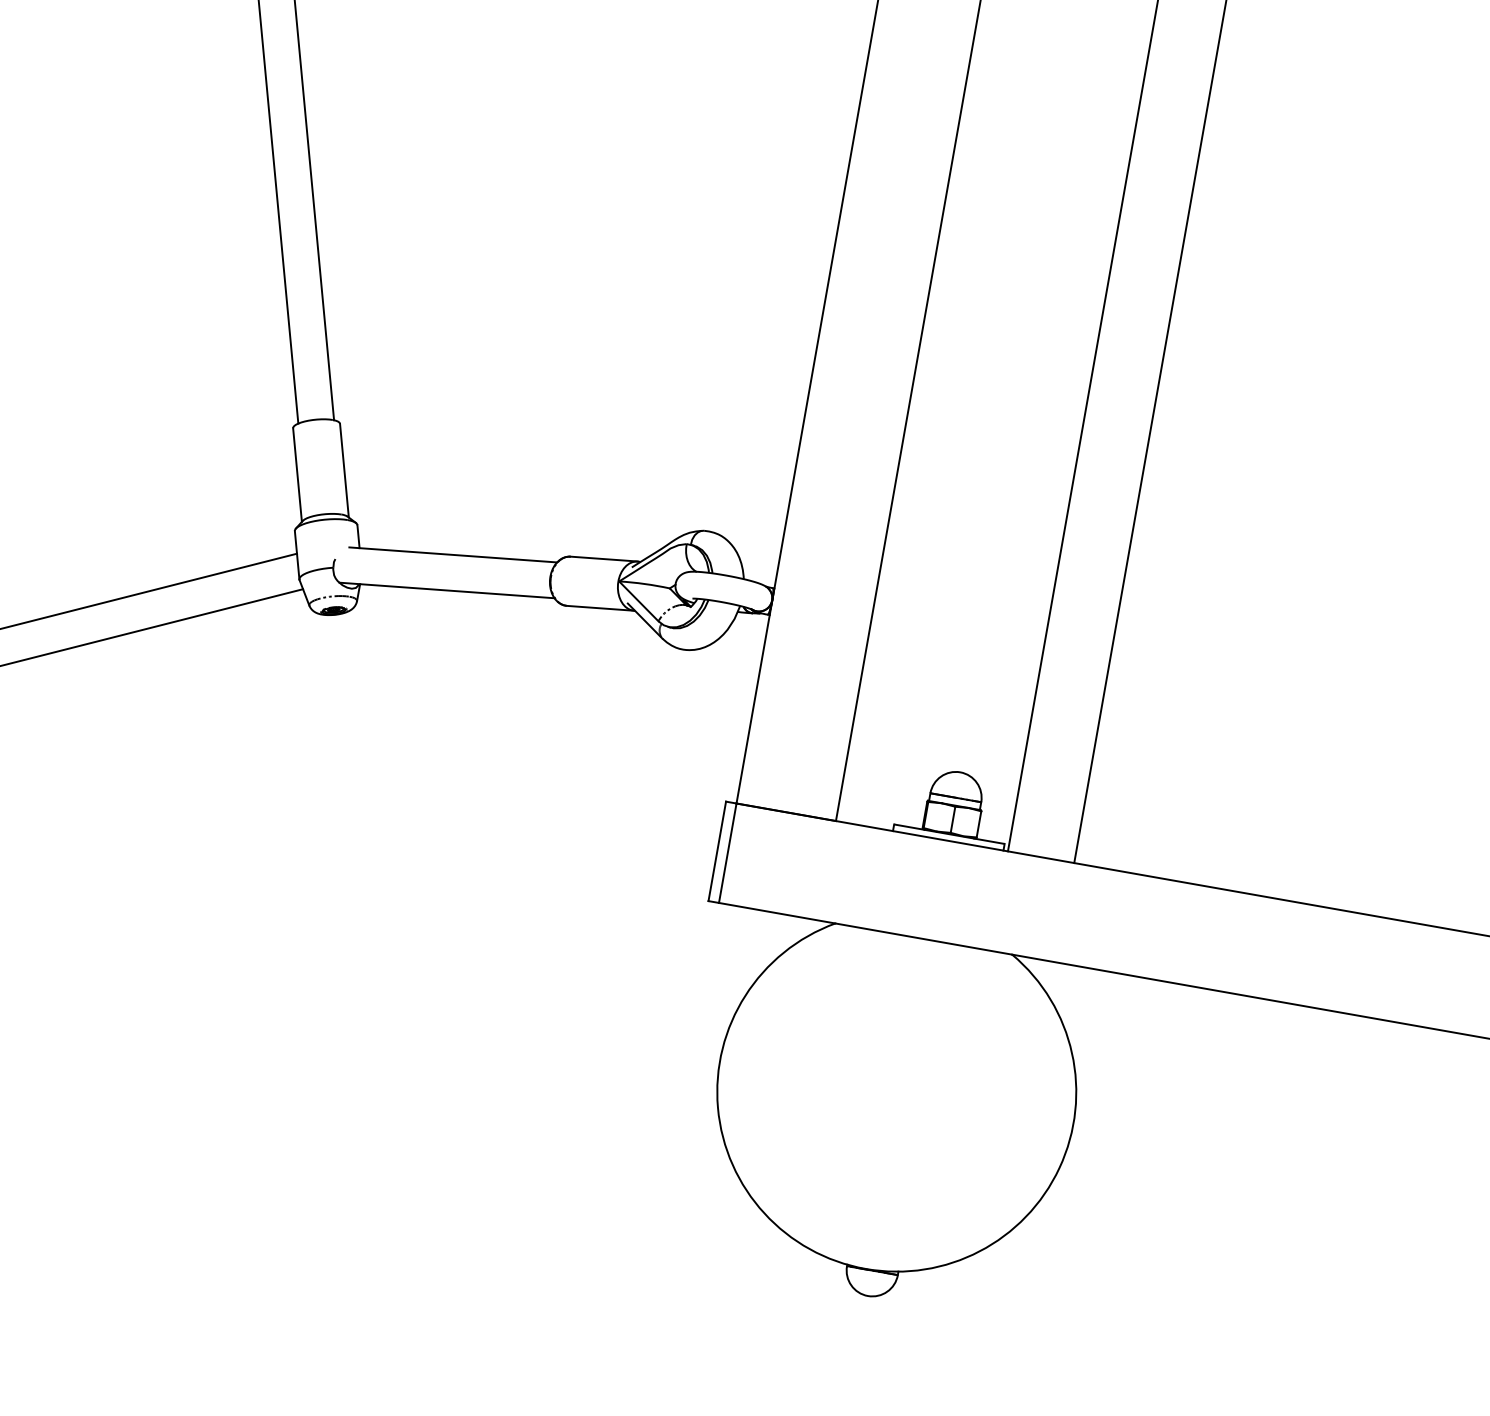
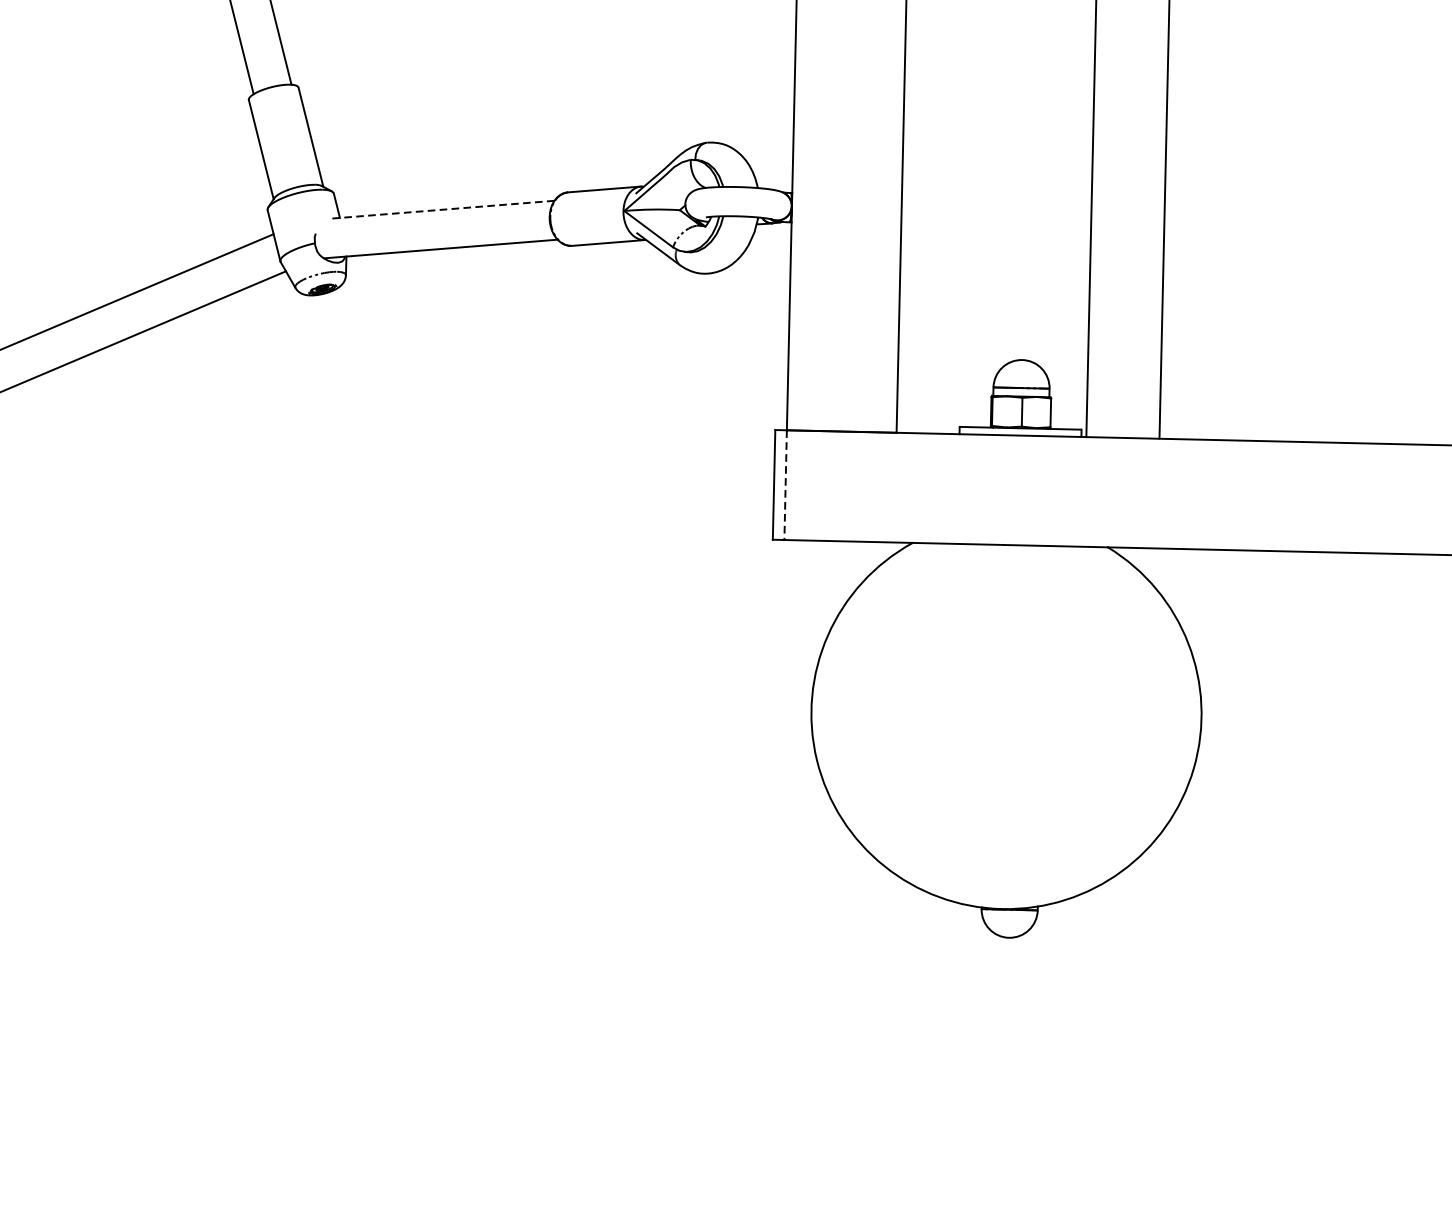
line: (452, 554) -> (440, 209), solid -> dashed
line: (727, 853) -> (785, 485), solid -> dashed

